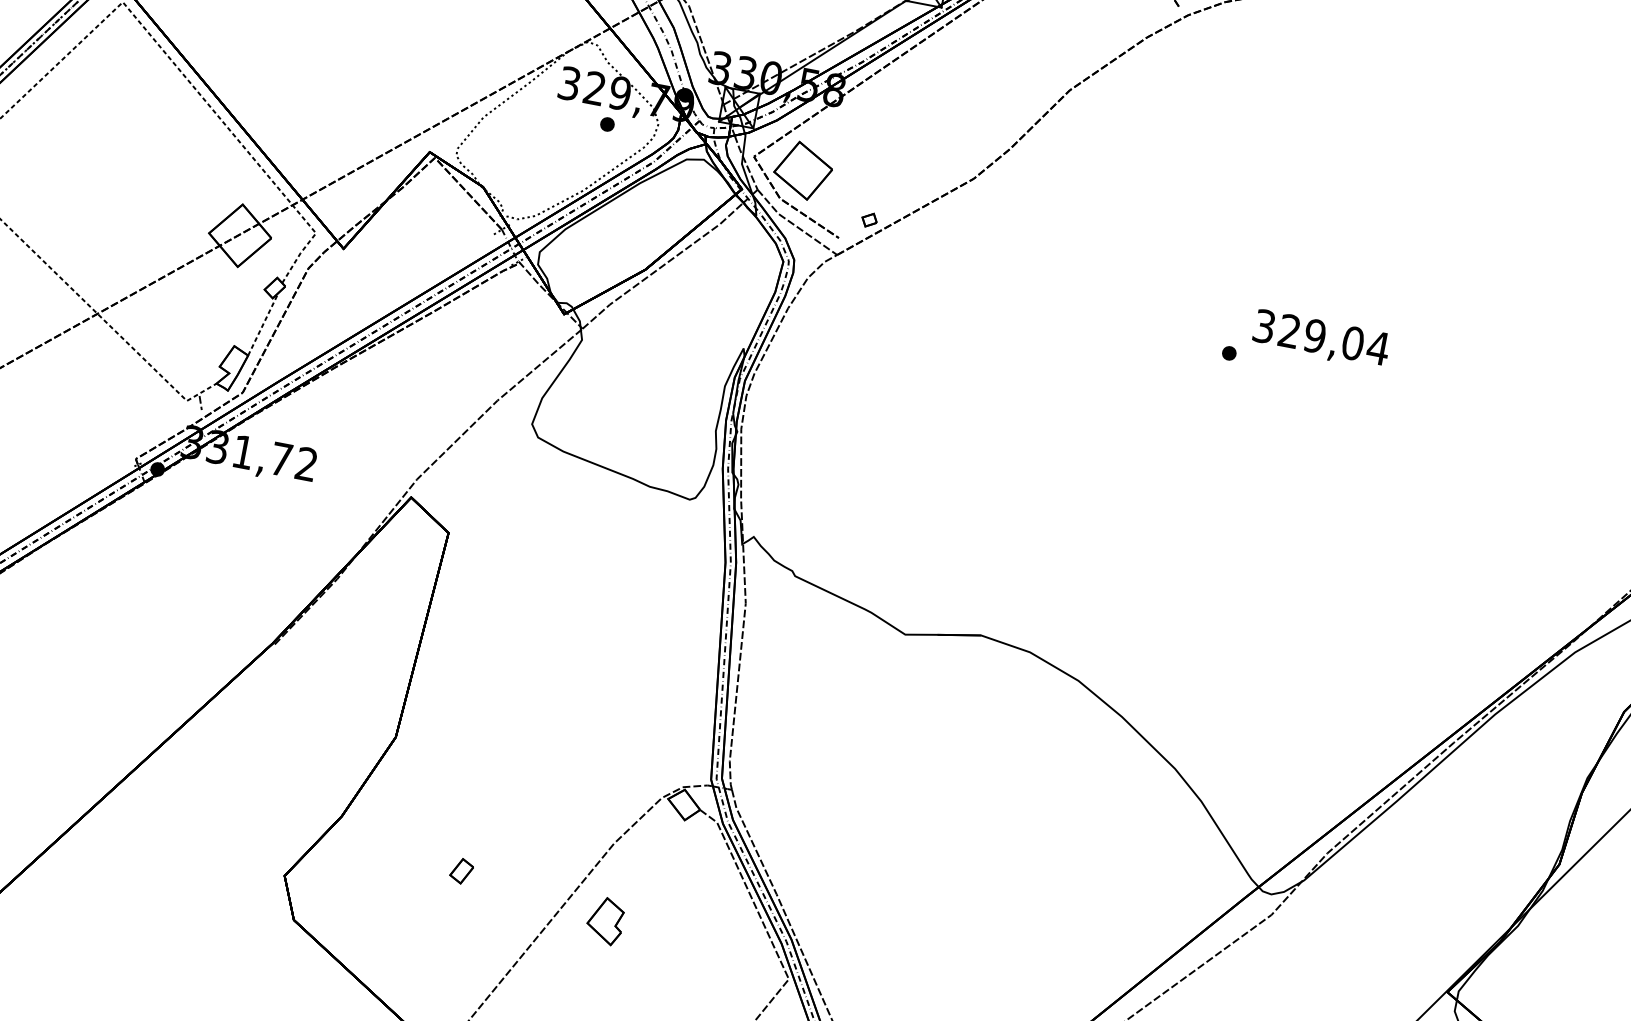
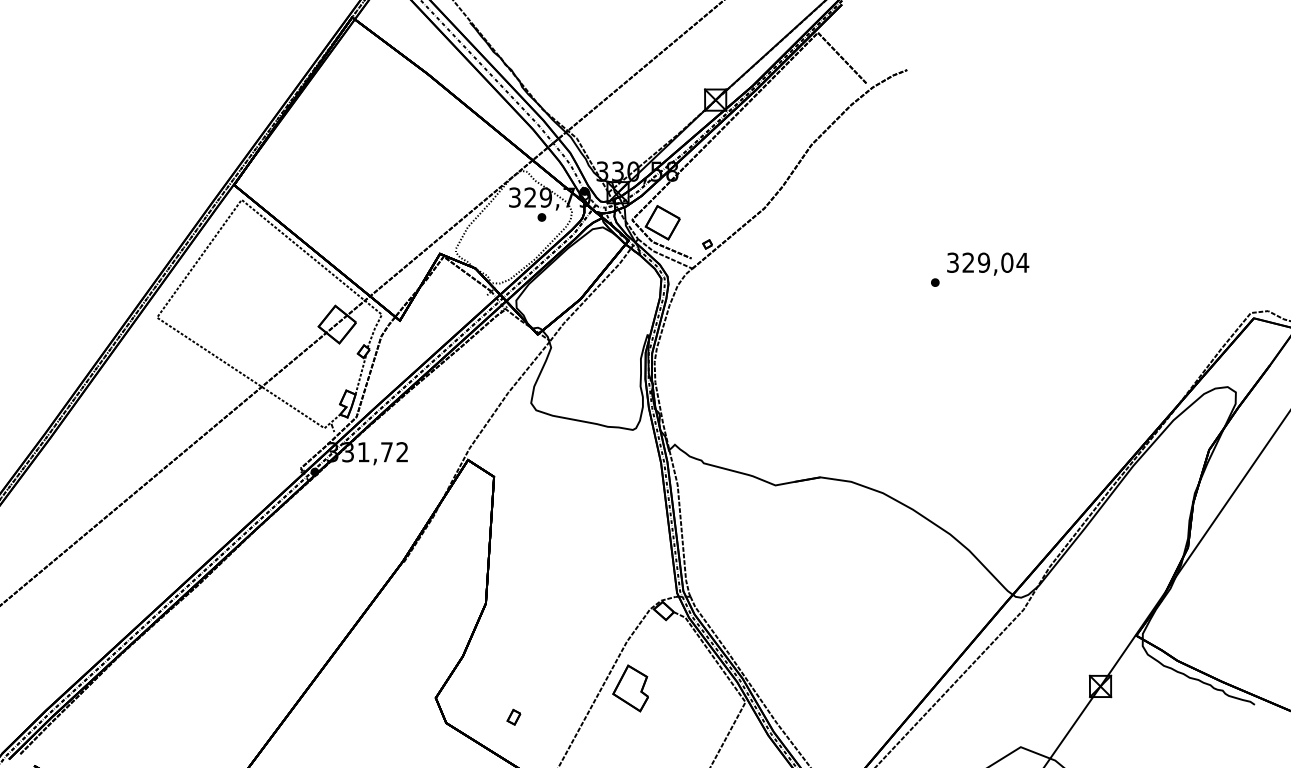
part: (461, 869) -> (513, 716), moved
part: (605, 920) -> (630, 688), size x1.67

